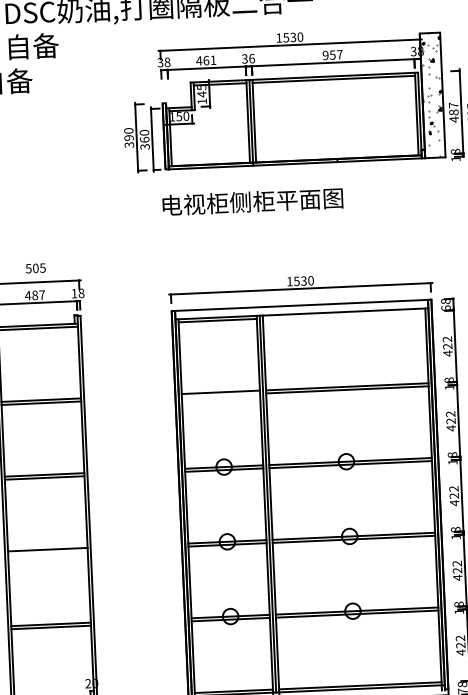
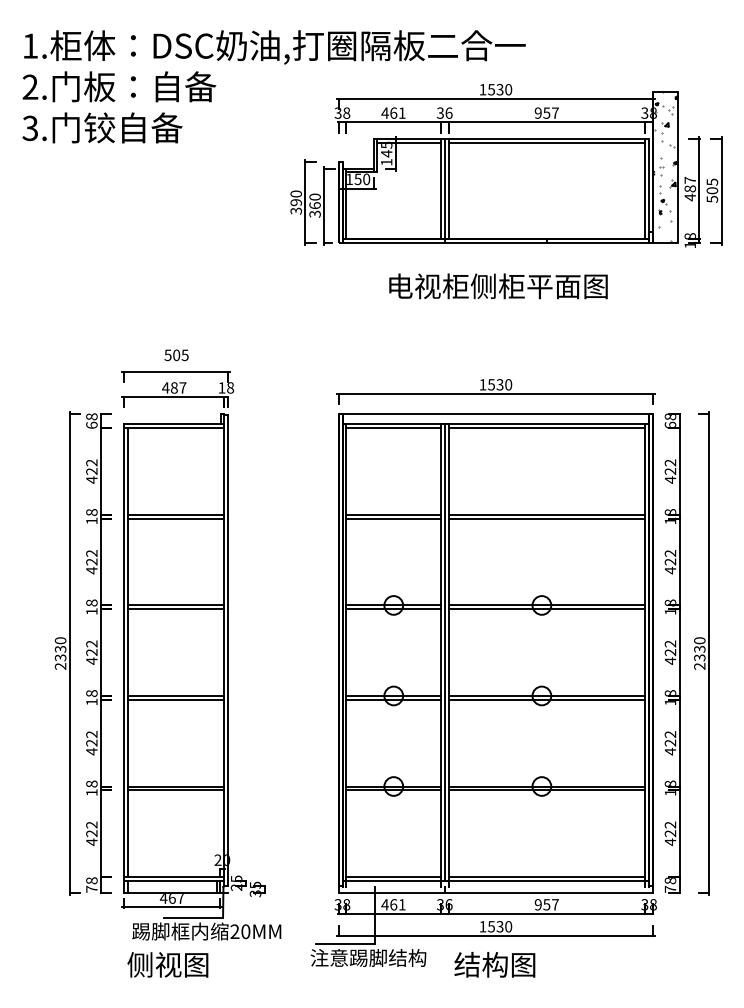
text: (252, 202) -> (498, 286), moved
line: (343, 315) -> (546, 428), added
line: (220, 395) -> (393, 518), added
line: (48, 552) -> (176, 699), added

